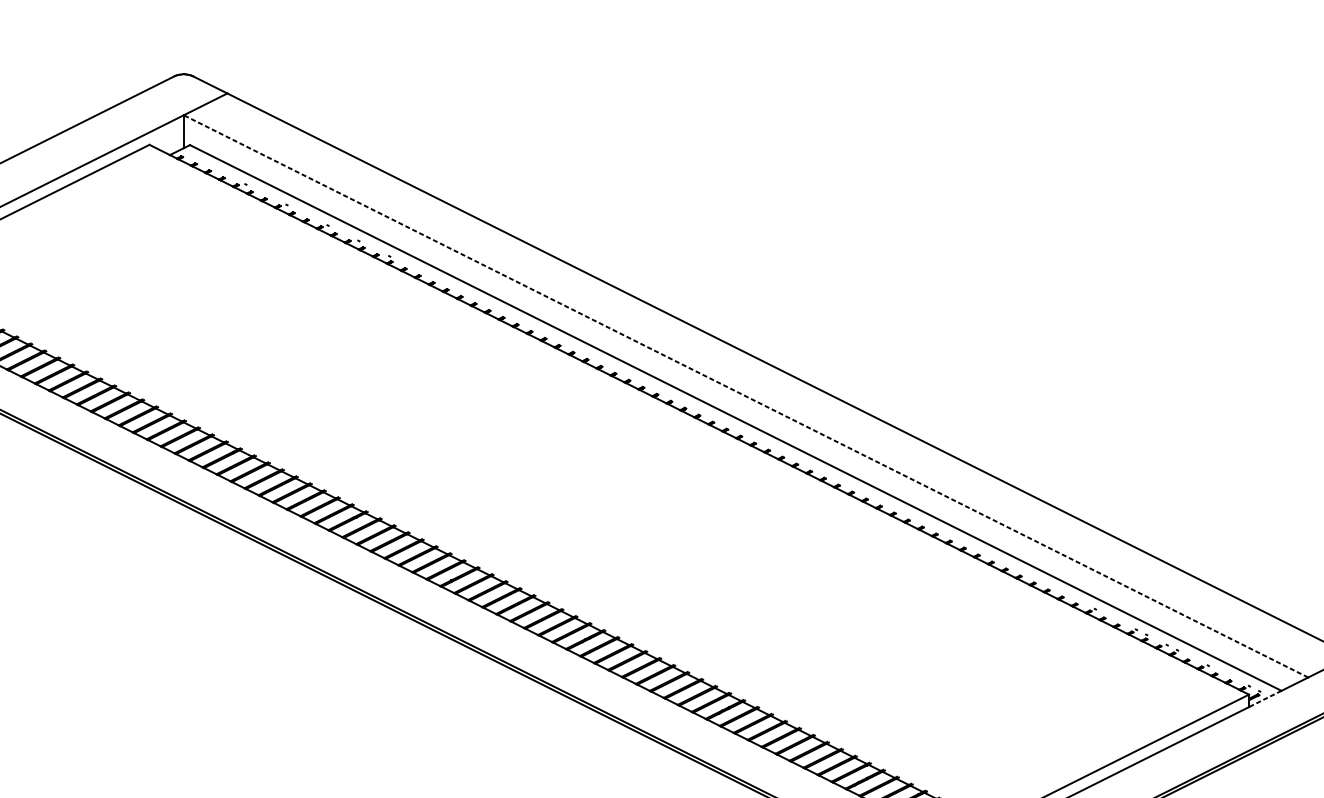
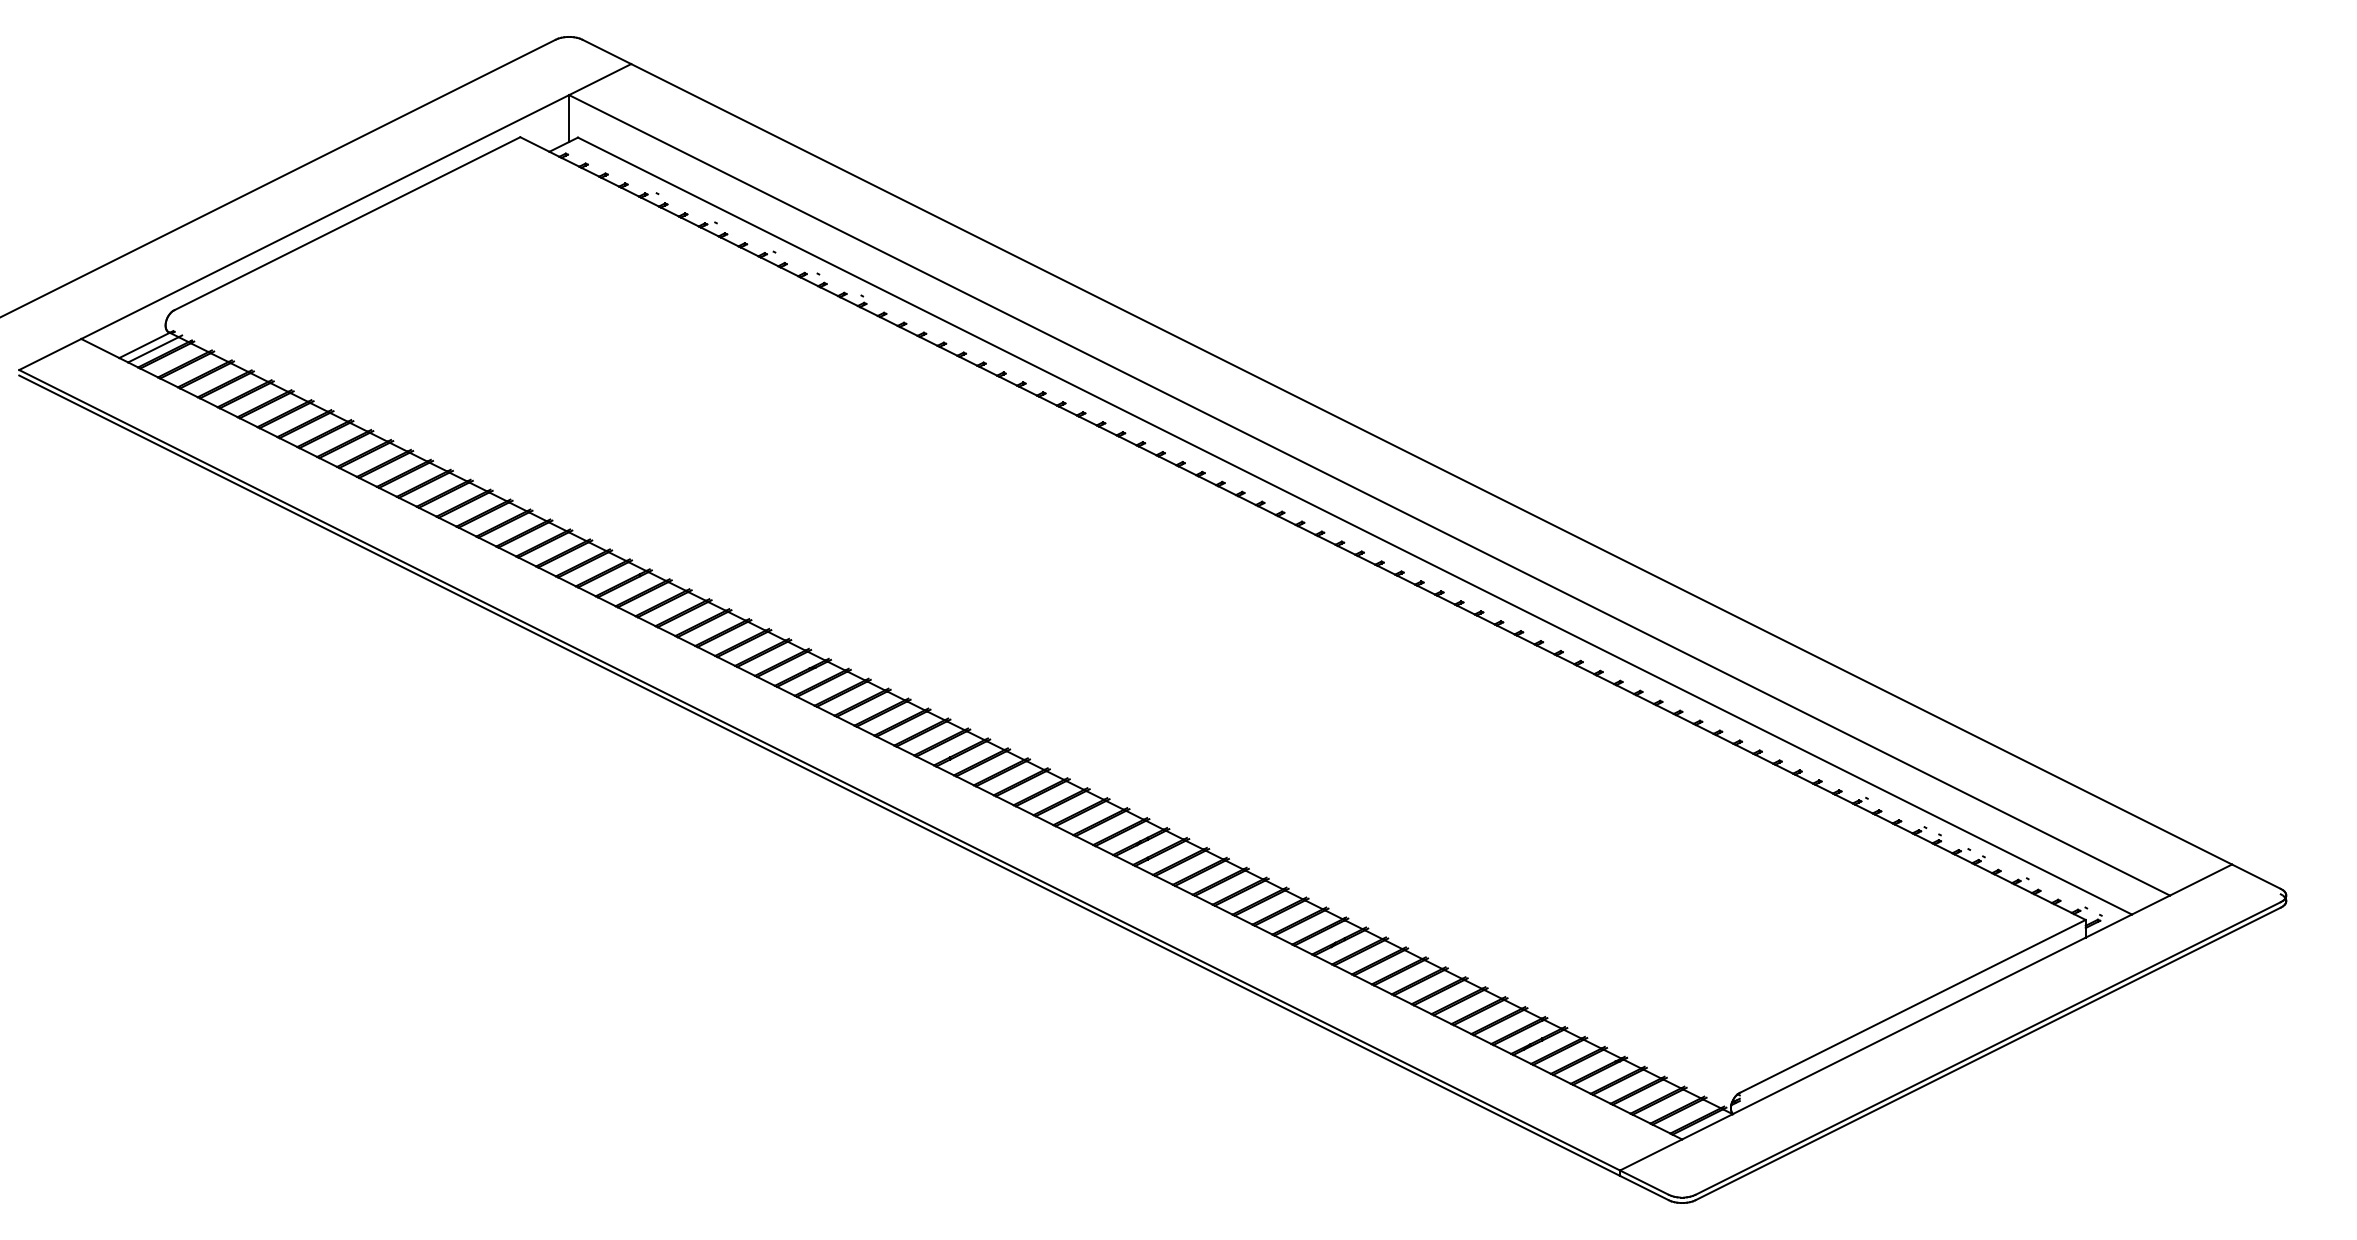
line: (745, 396) -> (1369, 495), dashed -> solid
line: (1265, 699) -> (2108, 926), dashed -> solid

